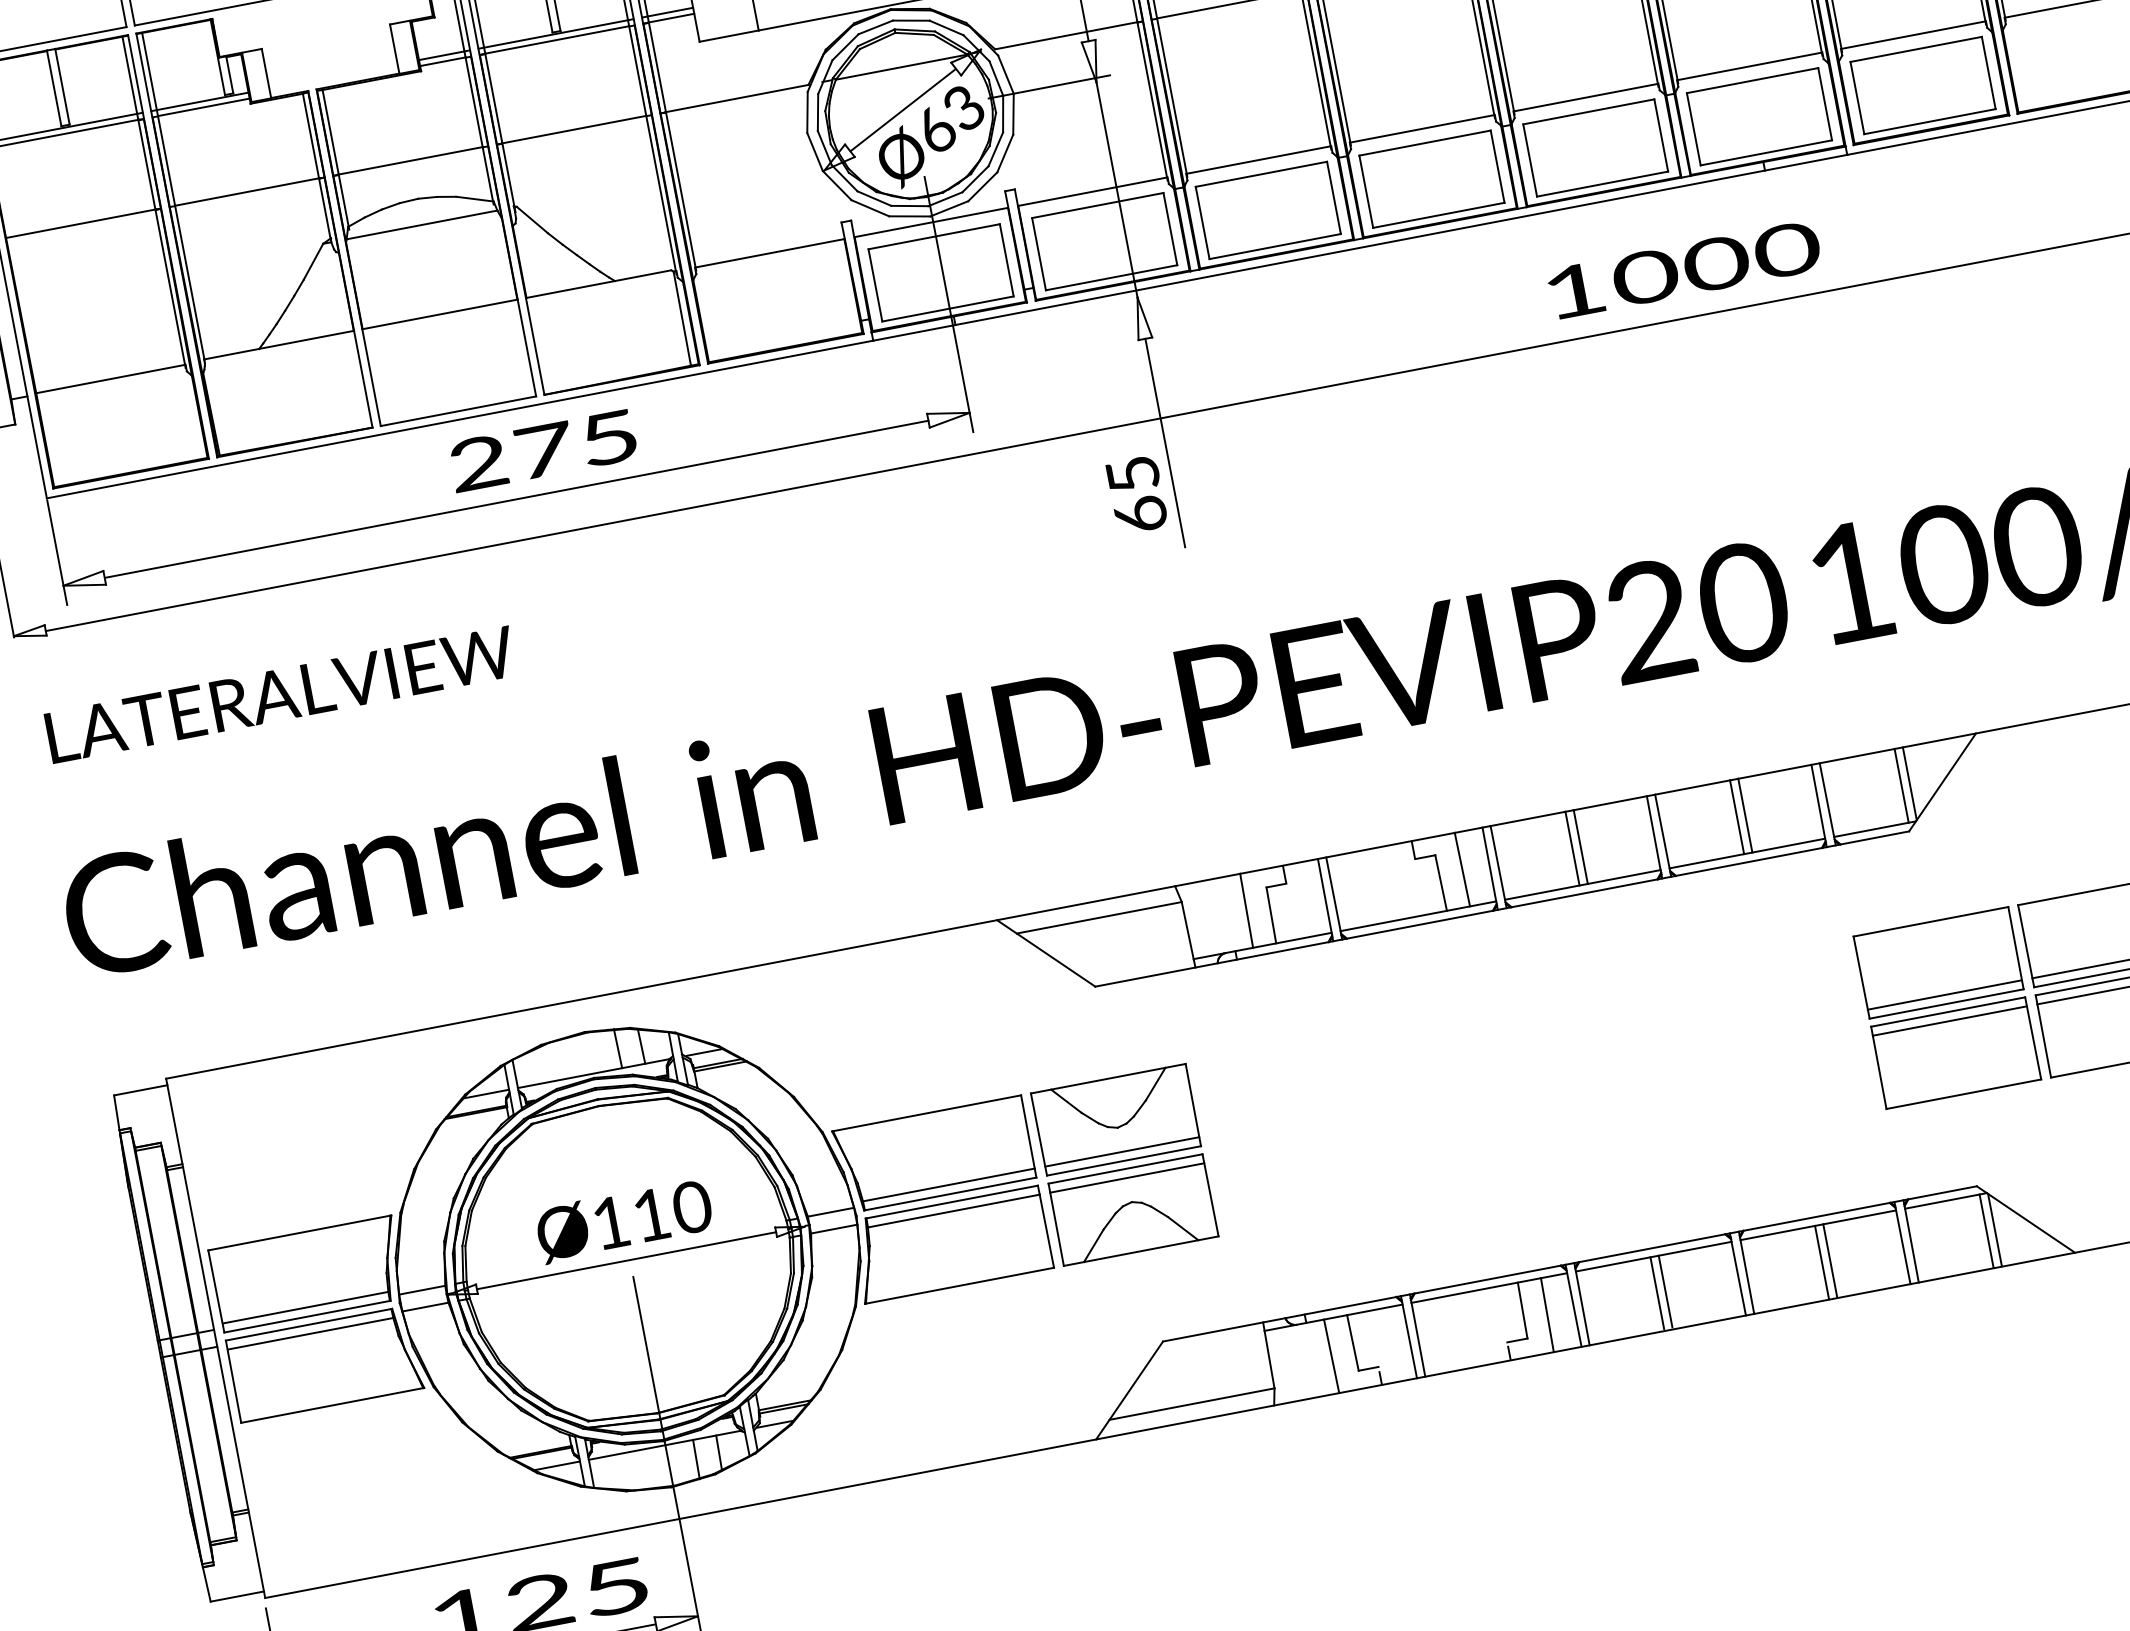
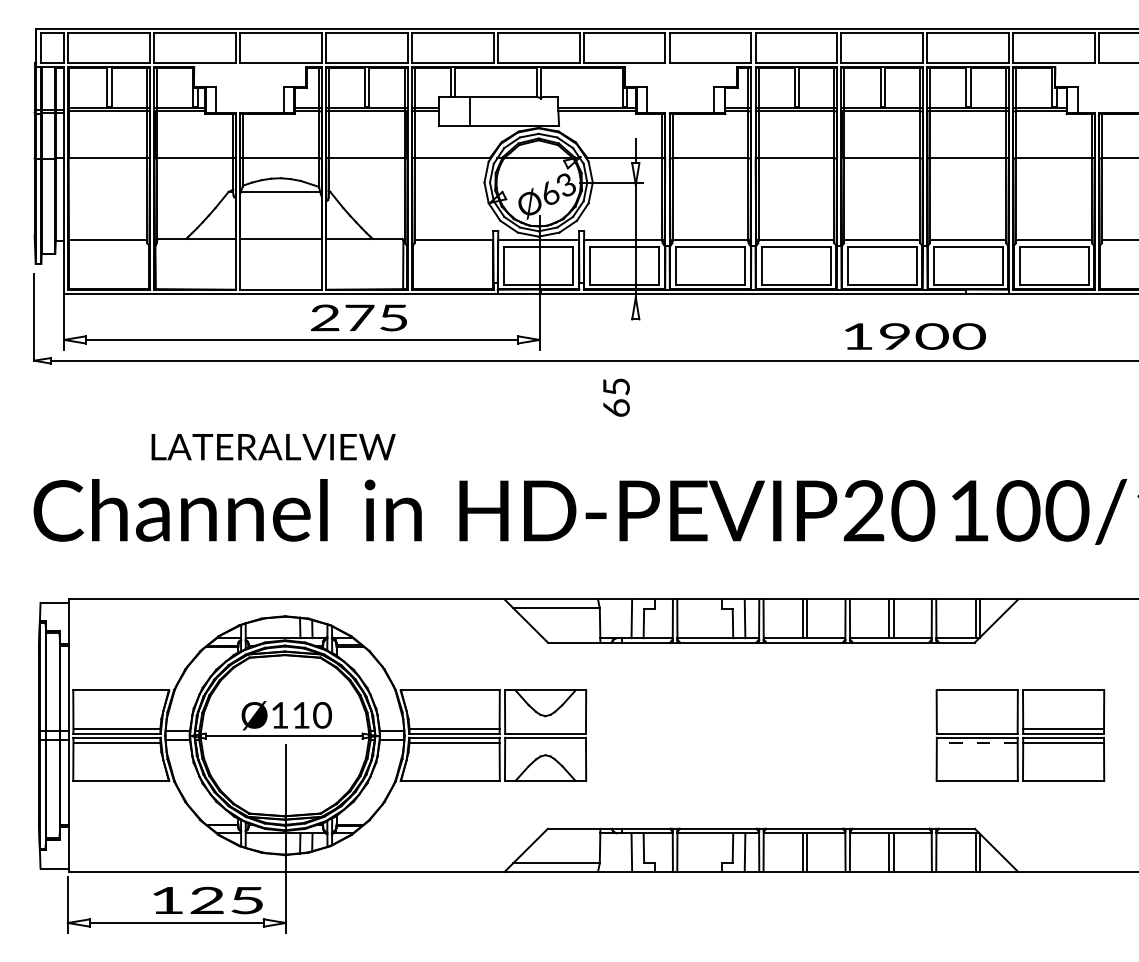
line: (901, 109) -> (534, 179), removed
text: (1644, 277) -> (894, 336), 1000 -> 1900
line: (1164, 442) -> (635, 373), removed
text: (541, 450) -> (358, 317), moved
text: (280, 695) -> (273, 447), moved
line: (1943, 994) -> (976, 728), removed
line: (1948, 1021) -> (976, 742), solid -> dashed
line: (1122, 1151) -> (545, 728), removed
line: (1127, 1177) -> (545, 742), removed

